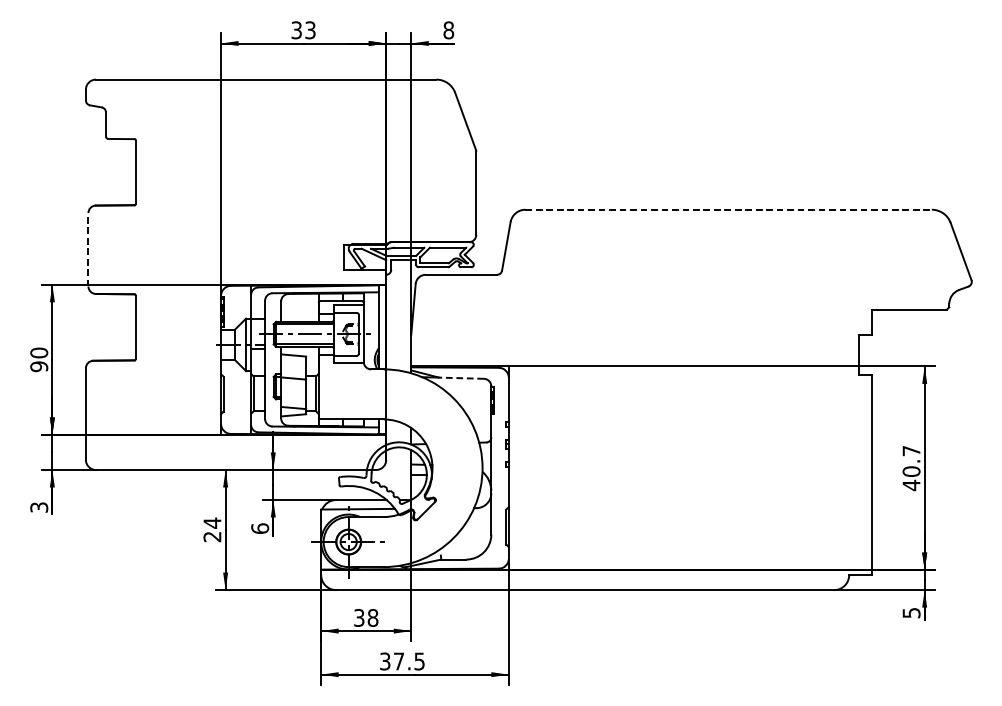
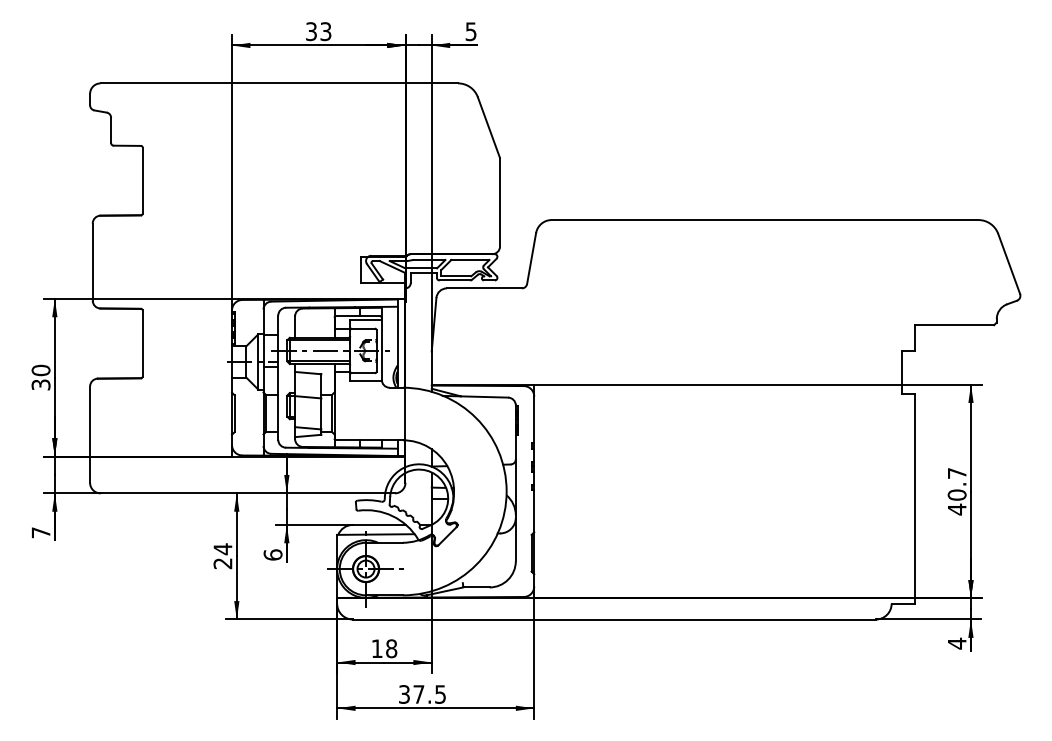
text: (448, 30) -> (470, 31), 8 -> 5
line: (729, 210) -> (765, 220), dashed -> solid
line: (88, 250) -> (92, 262), dashed -> solid
text: (38, 366) -> (40, 384), 90 -> 30
line: (461, 377) -> (484, 396), dashed -> solid
text: (38, 507) -> (40, 532), 3 -> 7
text: (911, 612) -> (957, 643), 5 -> 4
text: (358, 617) -> (376, 648), 38 -> 18

